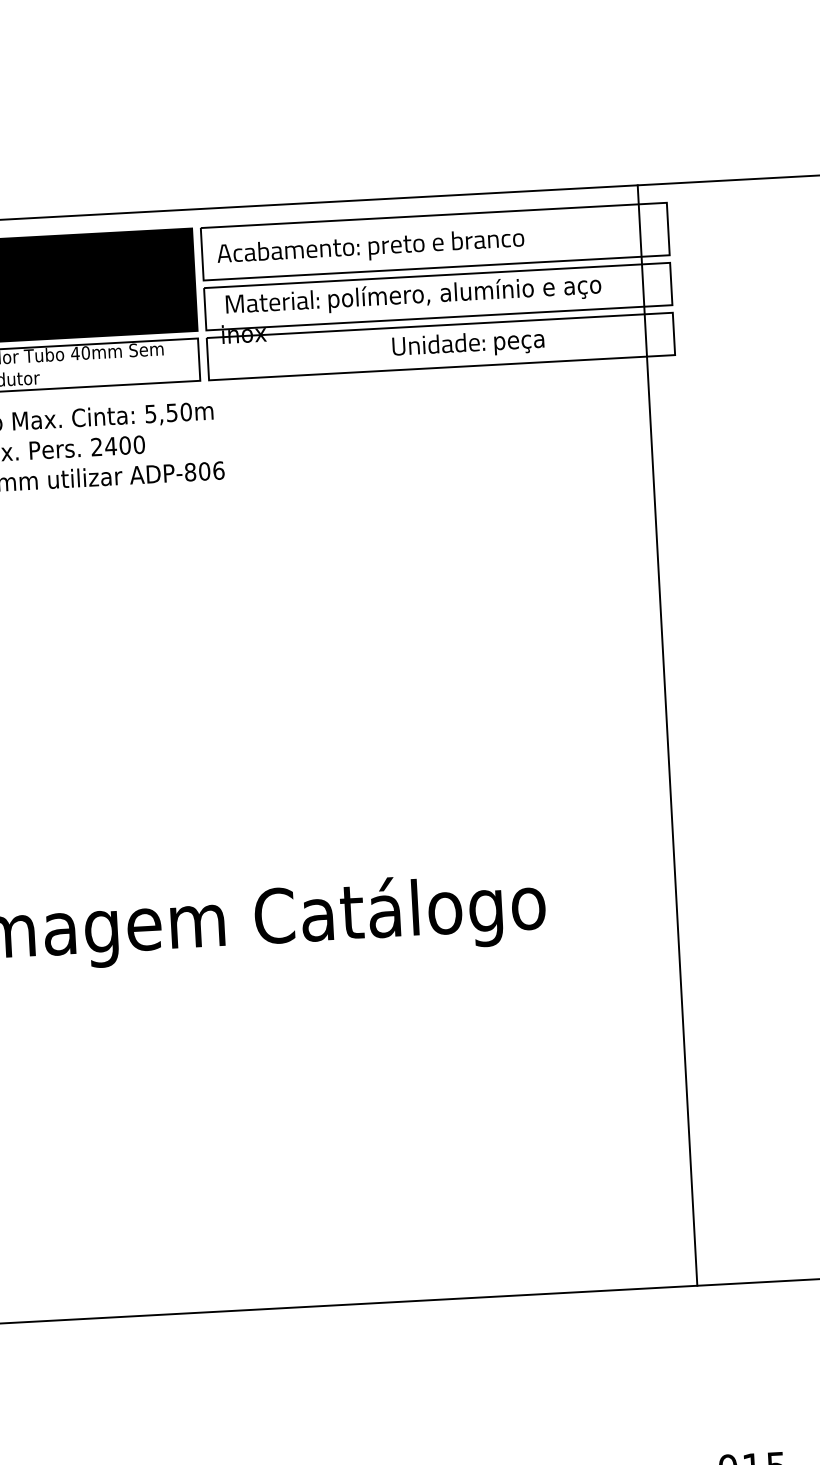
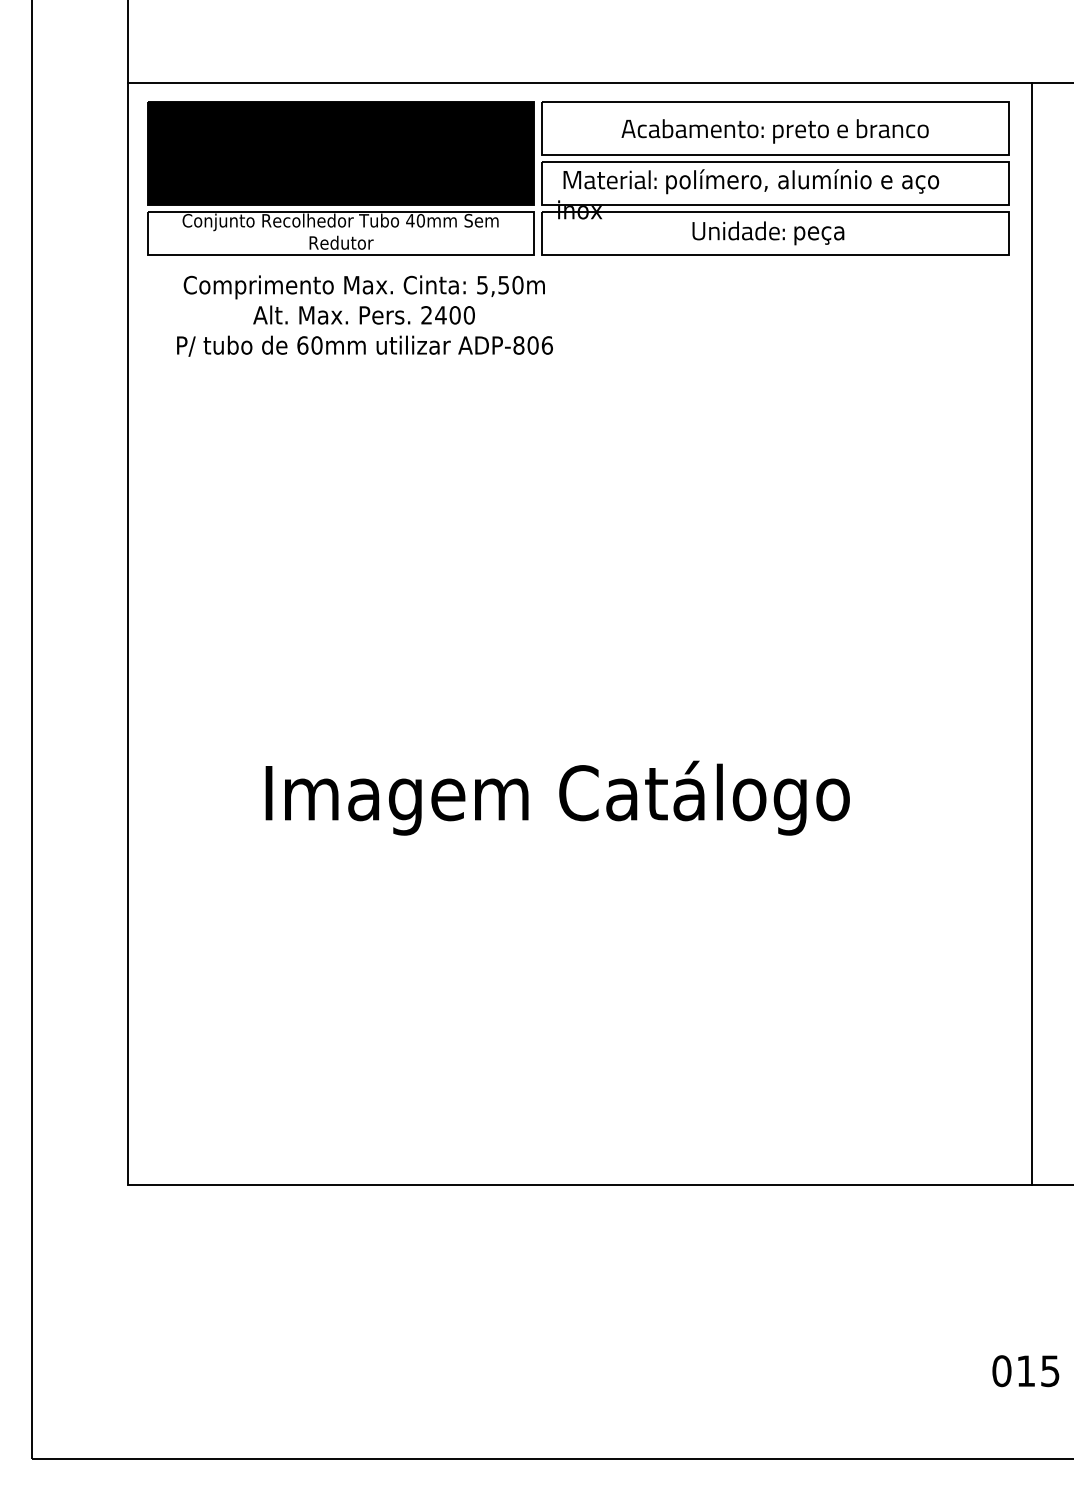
text: (370, 248) -> (774, 131), moved
text: (468, 345) -> (768, 233), moved
line: (667, 735) -> (1032, 634), moved

